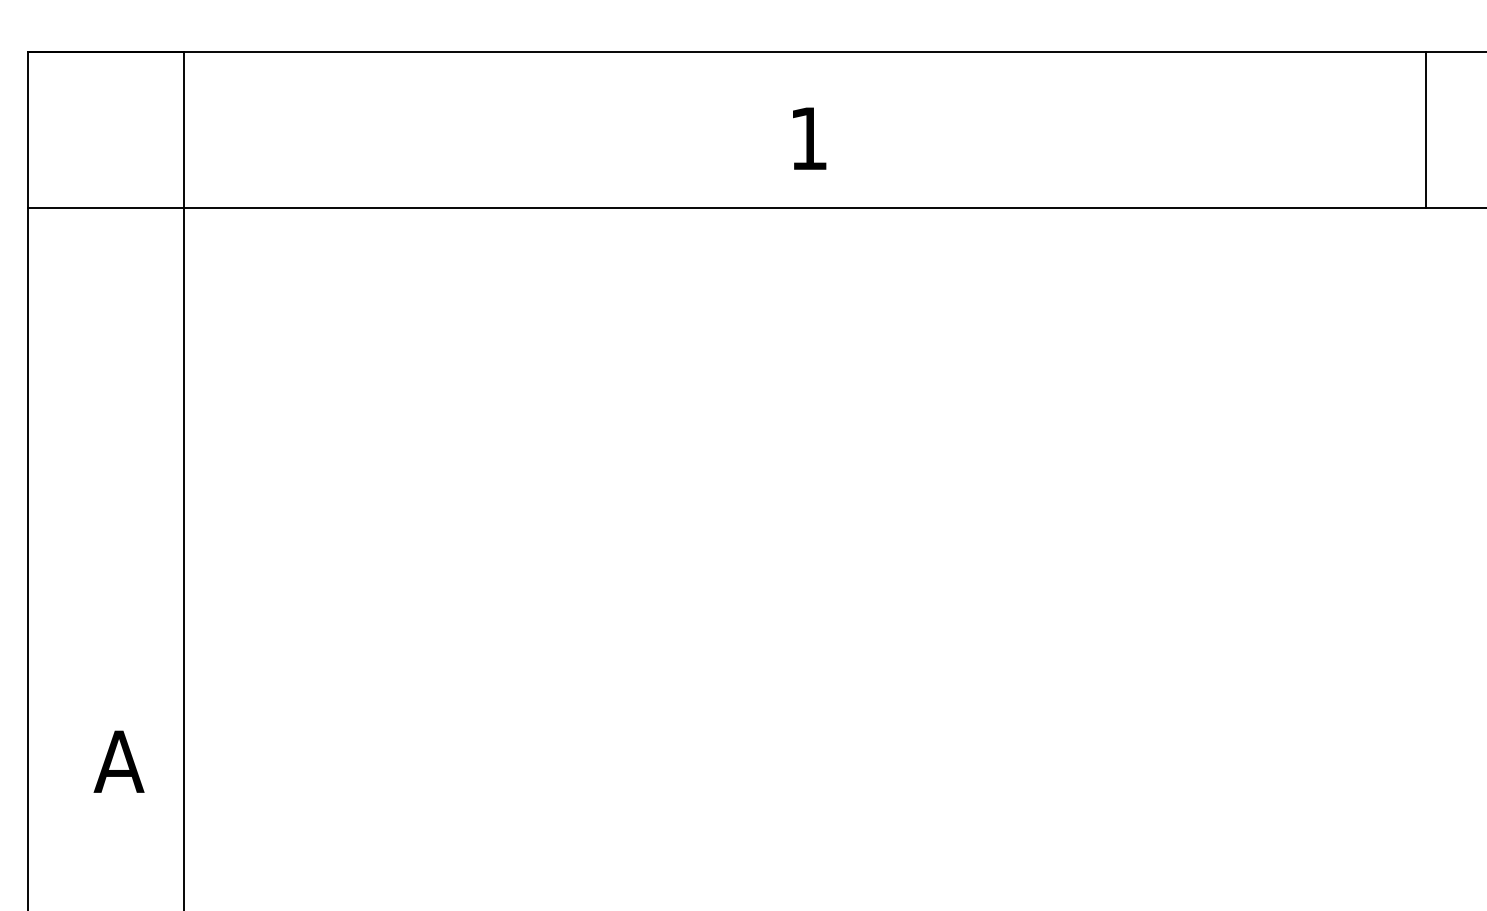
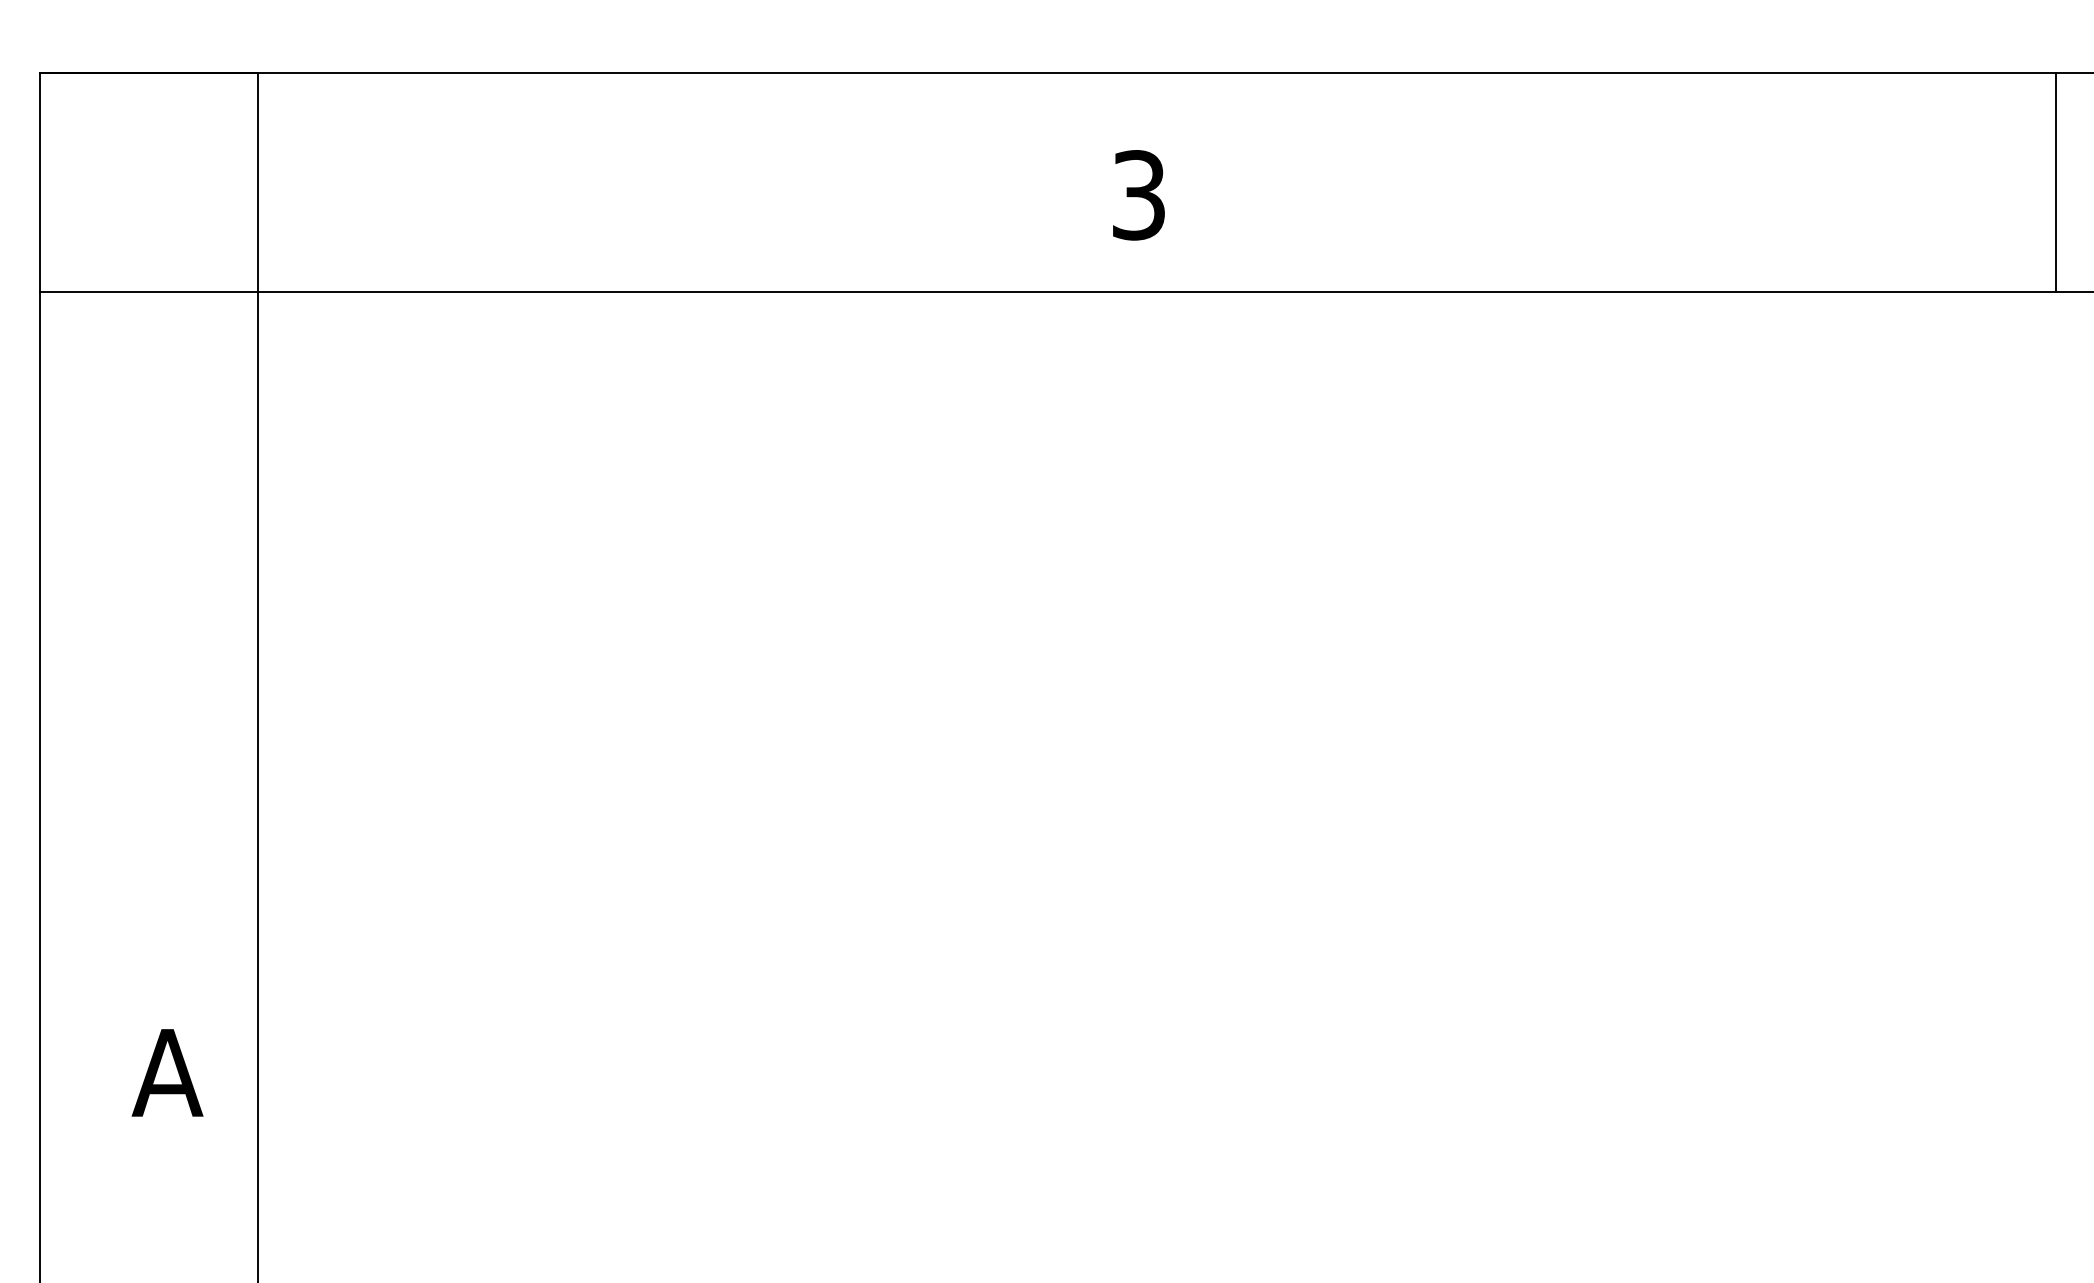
line: (1426, 129) -> (2055, 182), moved
text: (808, 138) -> (1138, 195), 1 -> 3

